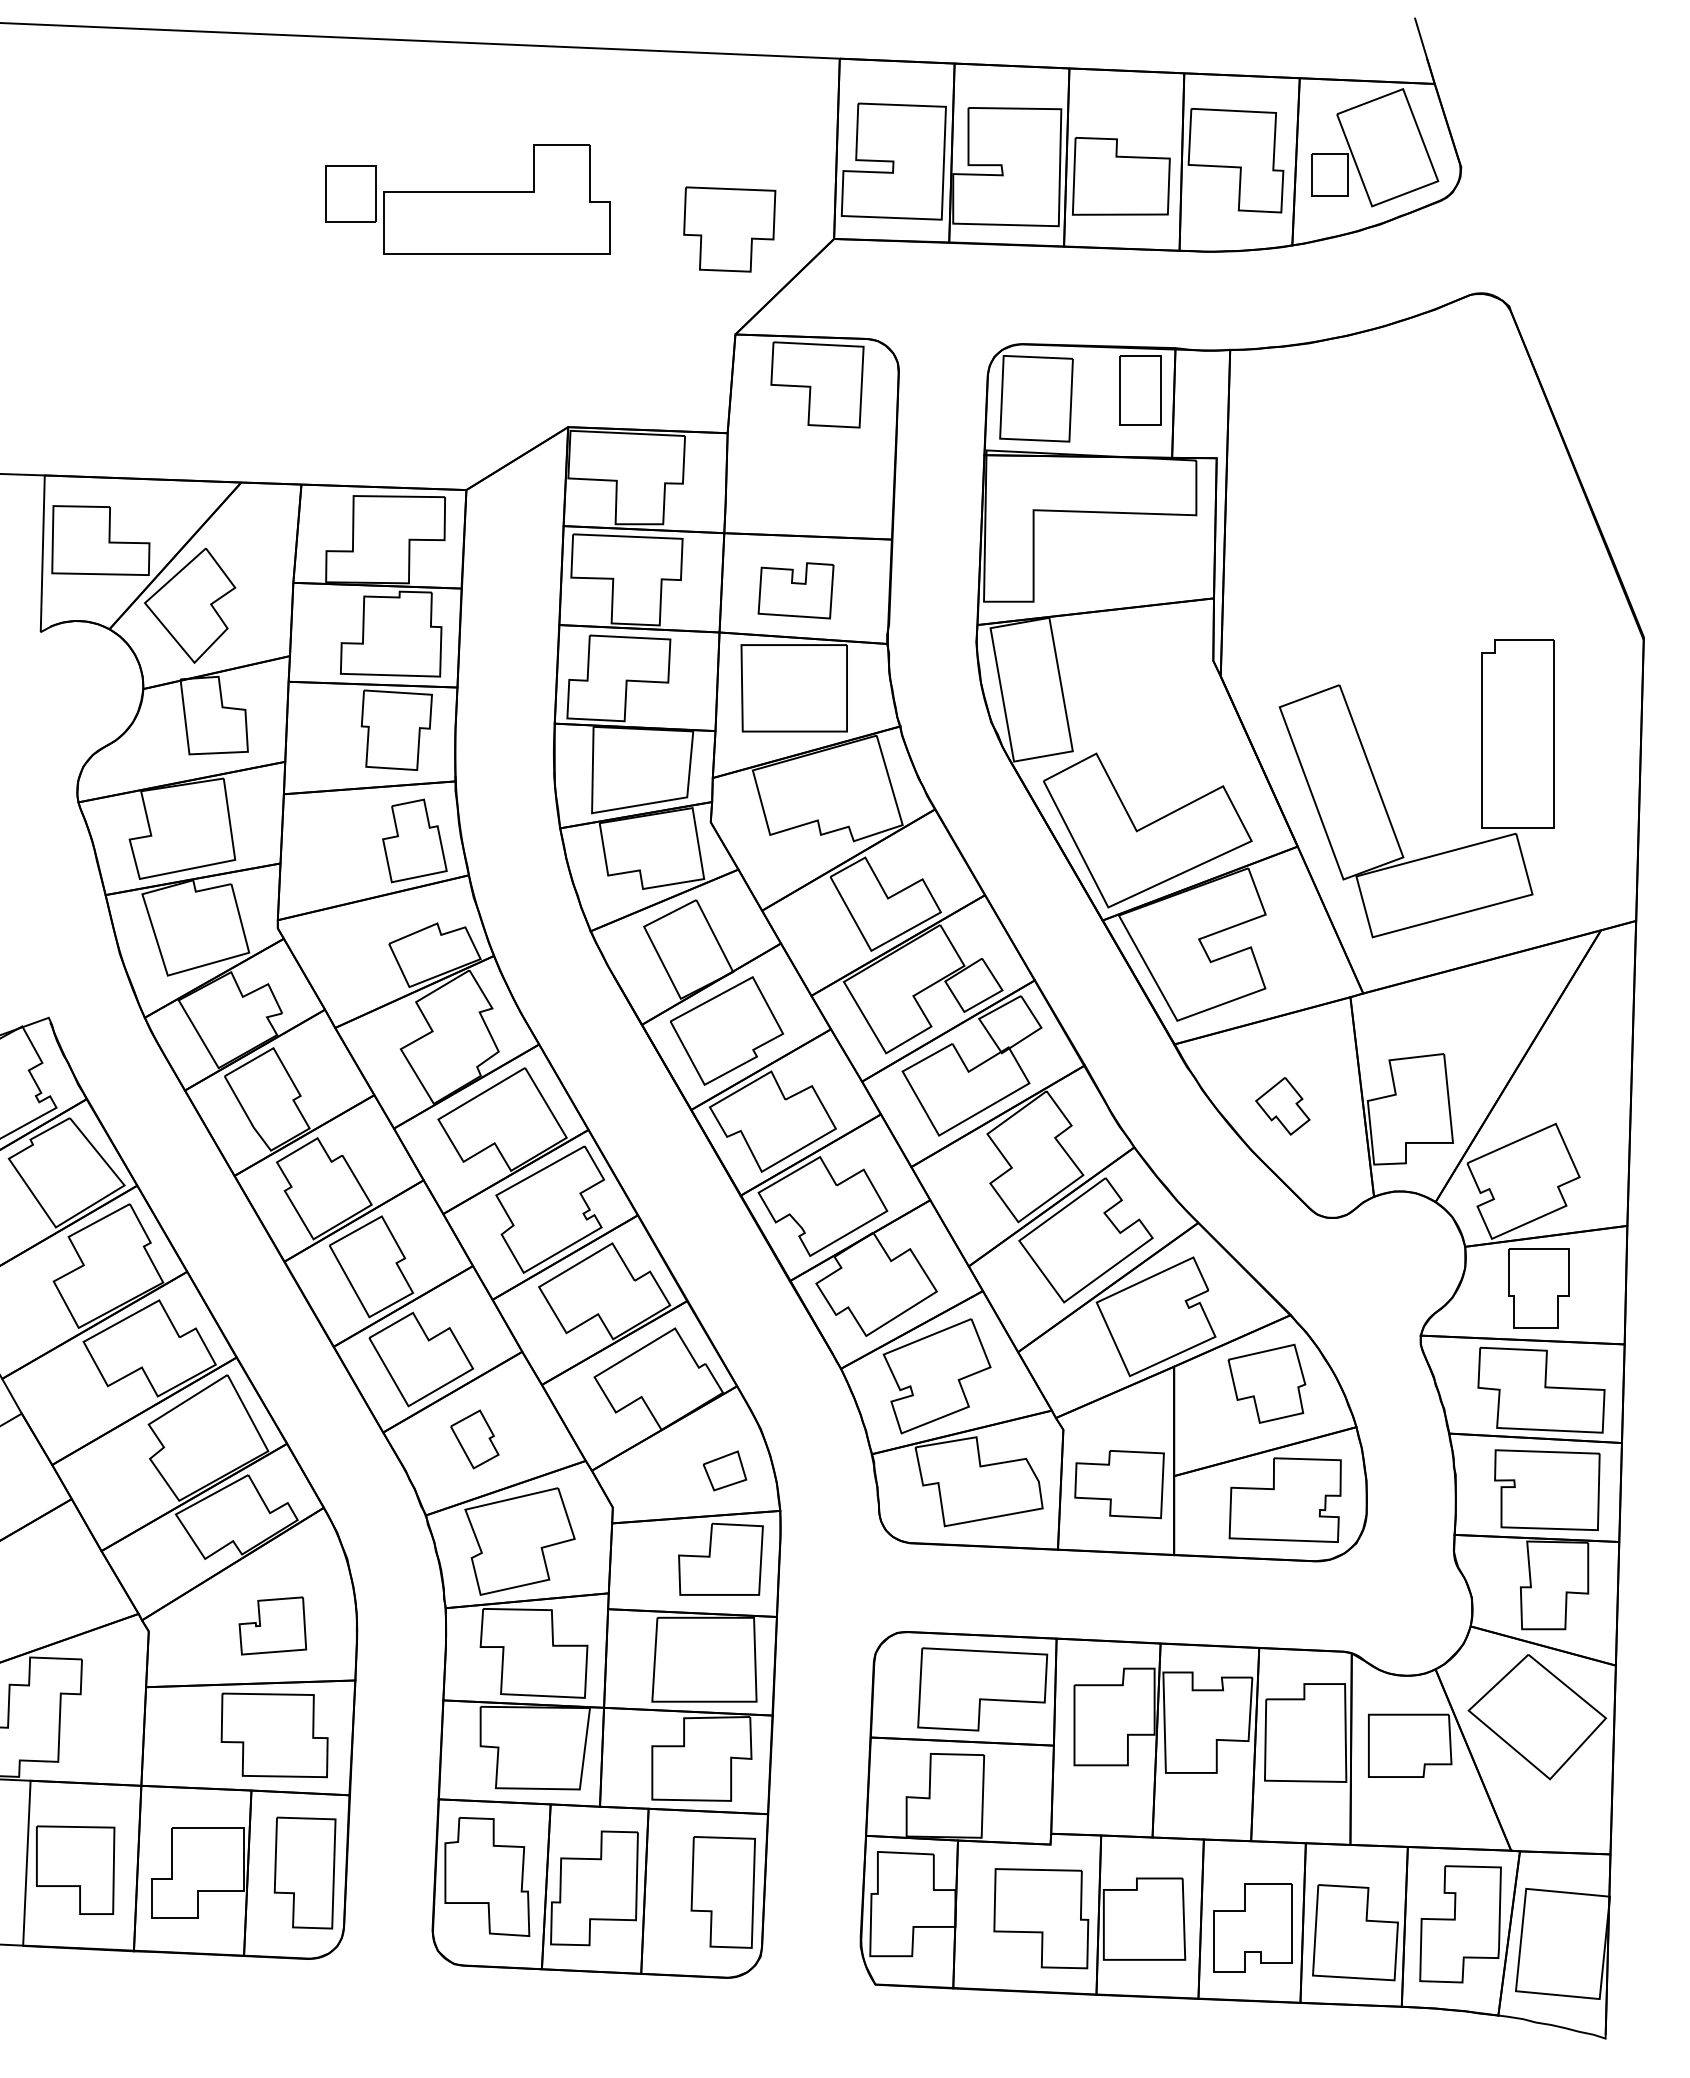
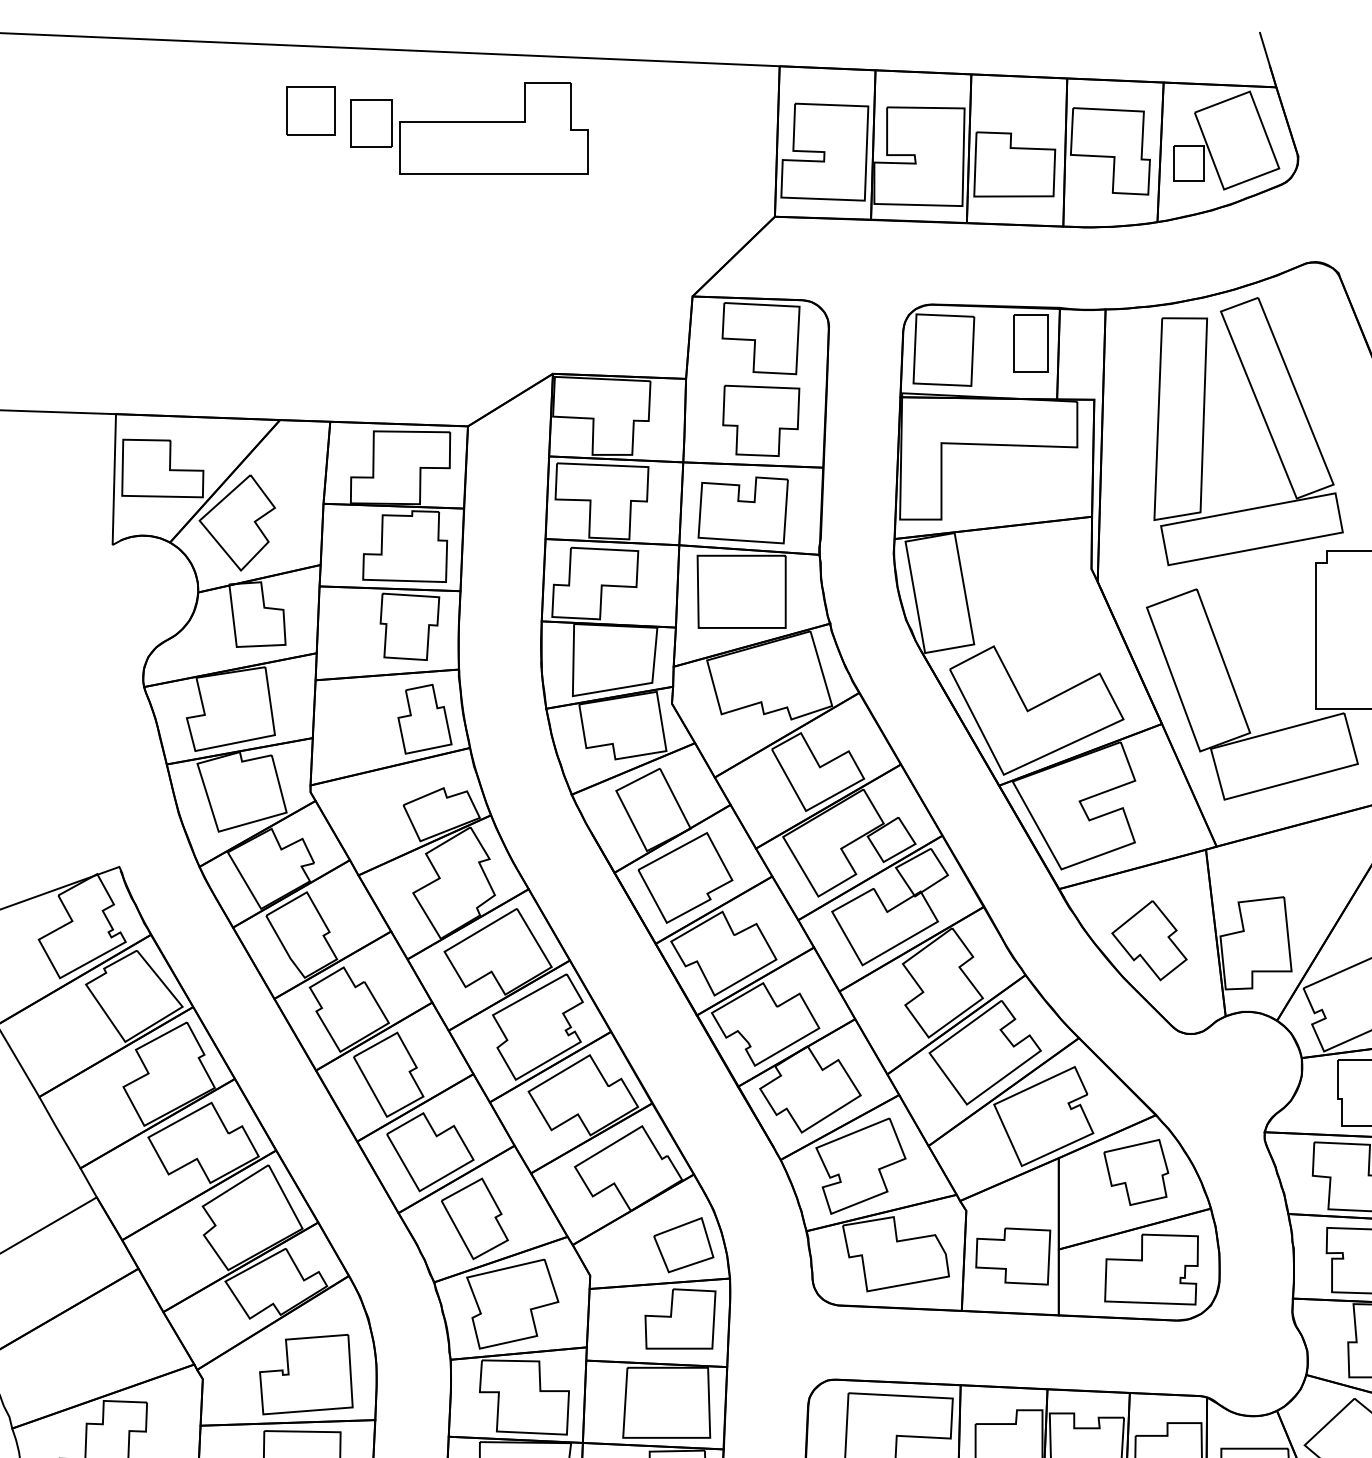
part: (278, 112) -> (311, 111), added
part: (467, 199) -> (468, 127), moved
part: (729, 229) -> (761, 420), moved
part: (1421, 486) -> (1265, 423), added
part: (795, 590) -> (742, 510), size x1.43
part: (1282, 1106) -> (1149, 940), size x1.67
part: (474, 1439) -> (474, 1218), size x1.67
part: (724, 1470) -> (683, 1244), size x1.67
part: (272, 1625) -> (306, 1374), size x1.67

